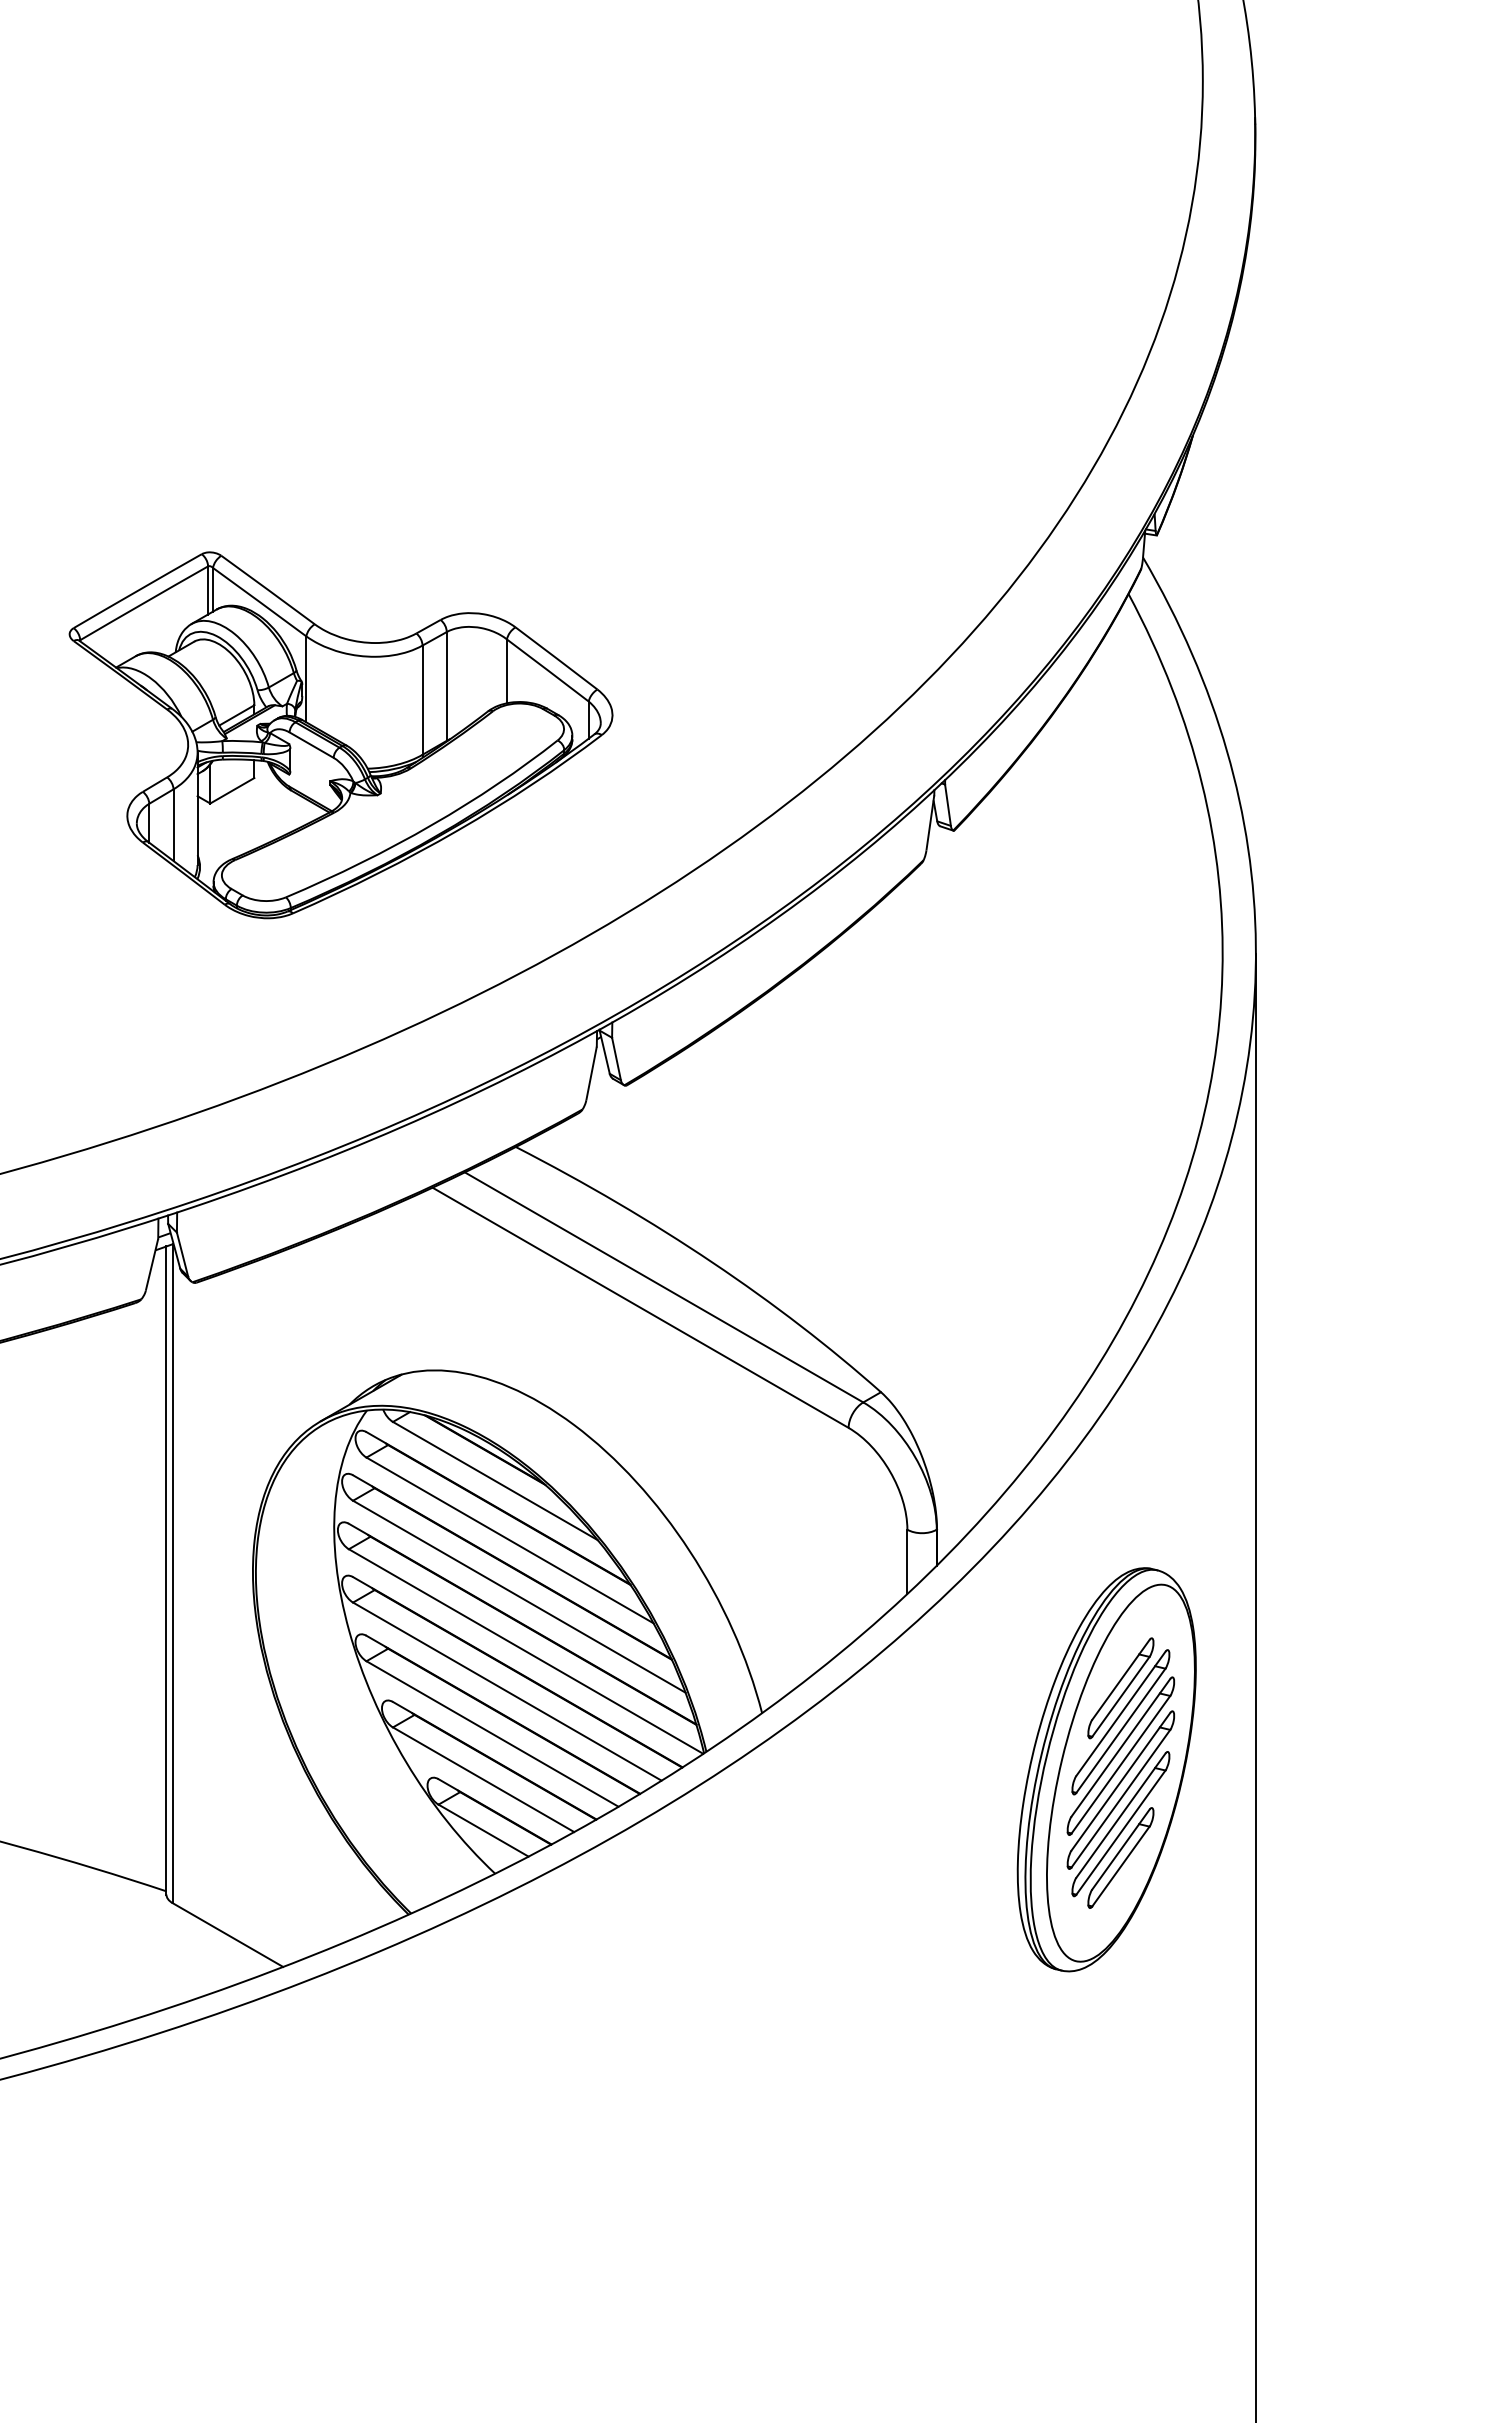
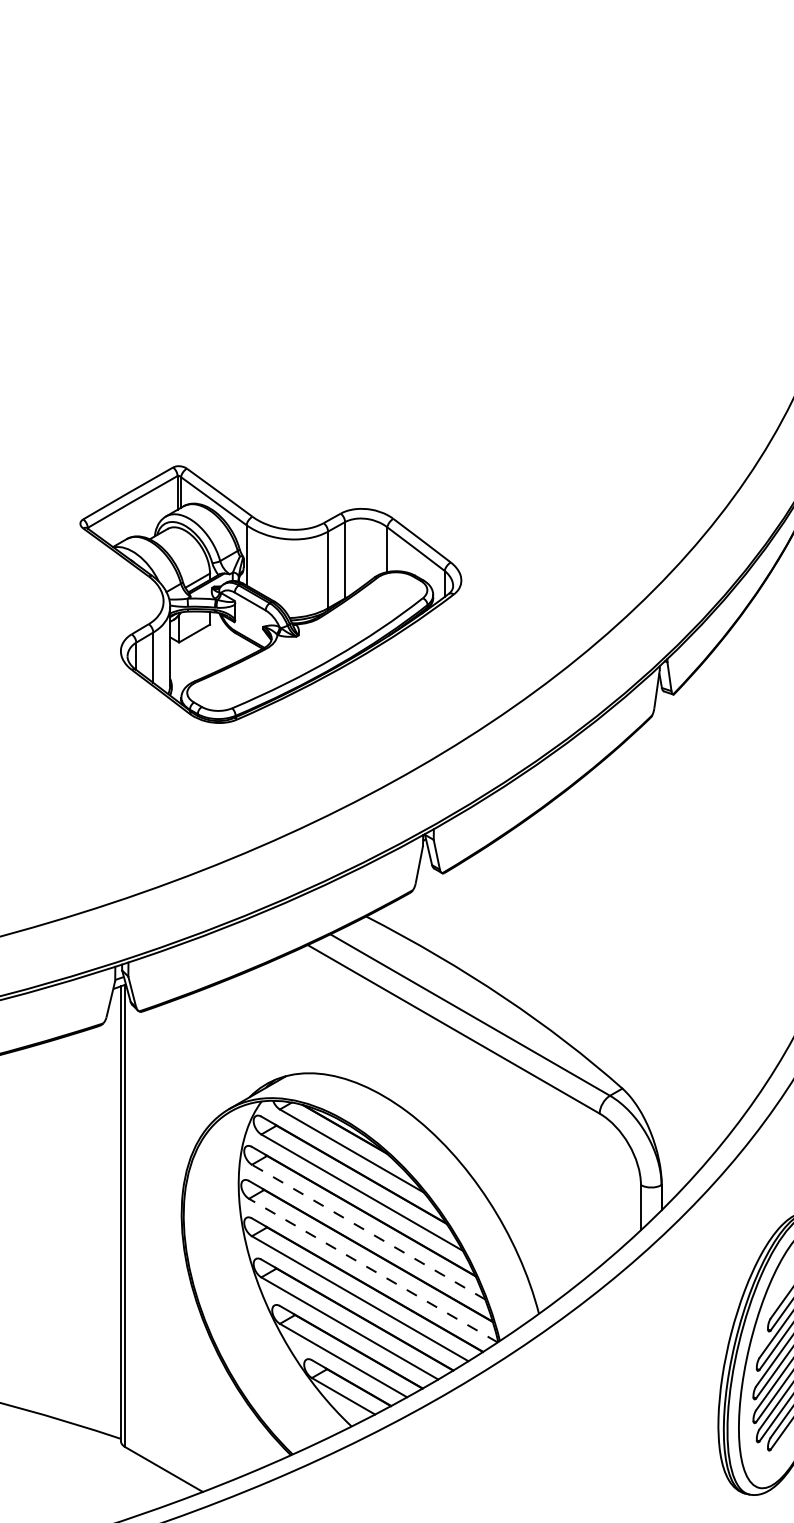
part: (340, 735) -> (270, 594), moved
line: (519, 1596) -> (368, 1231), solid -> dashed
line: (526, 1651) -> (373, 1270), solid -> dashed

